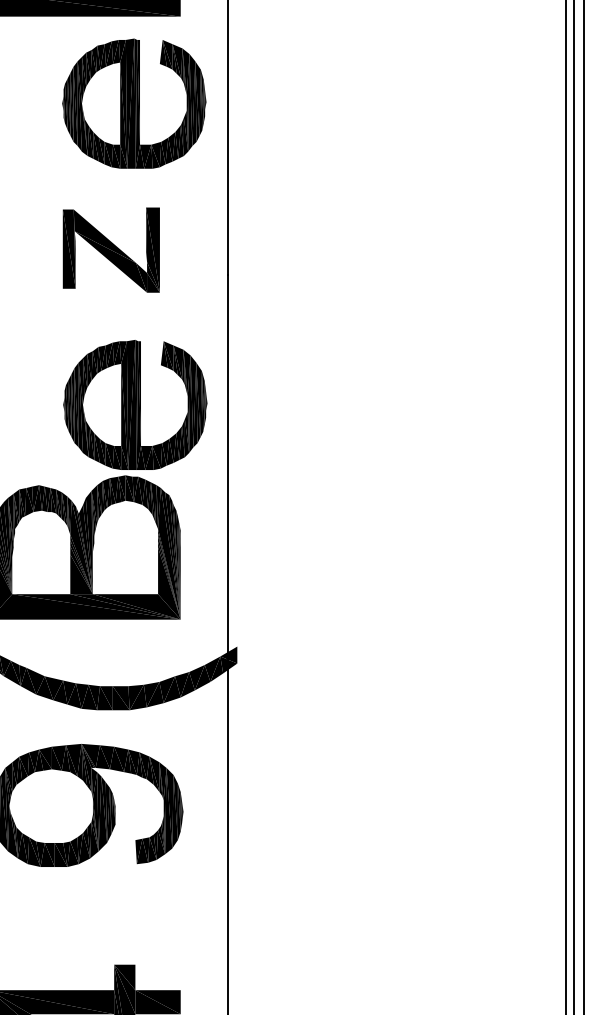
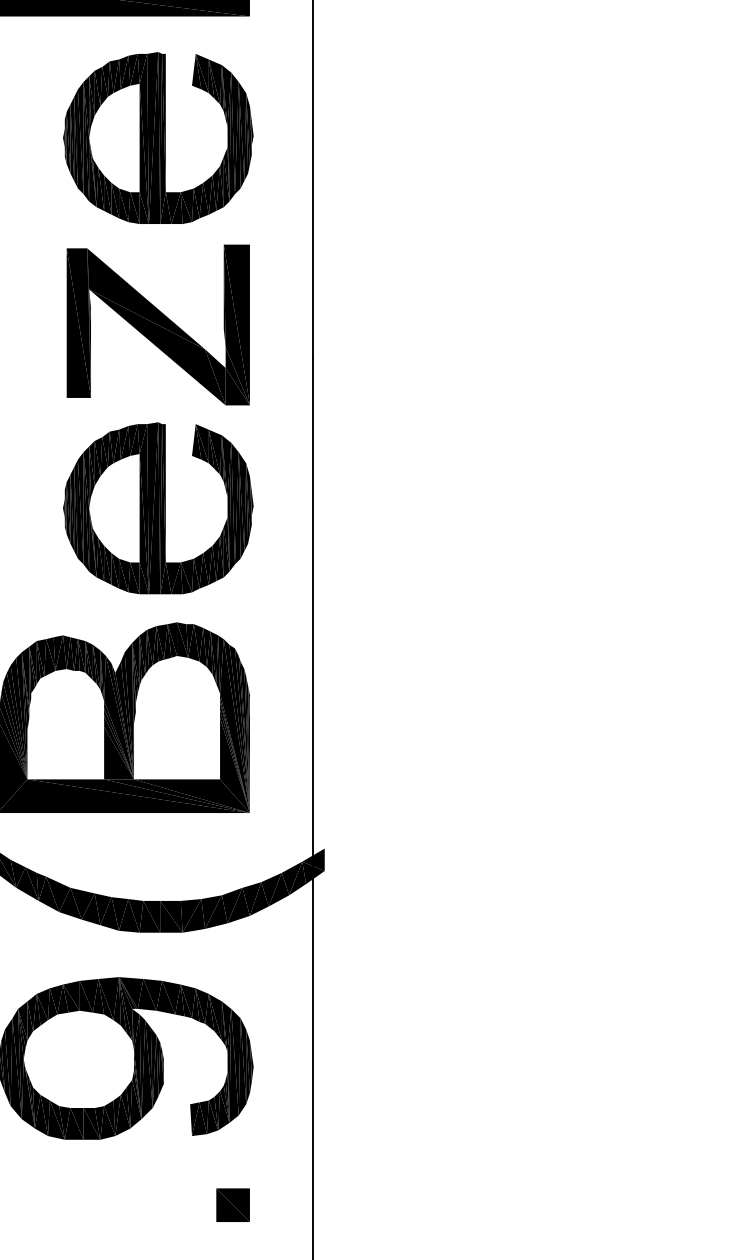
part: (134, 103) -> (158, 137), moved
part: (111, 249) -> (158, 324), size x1.43
part: (135, 404) -> (158, 507), moved
part: (167, 916) -> (232, 1205), added

